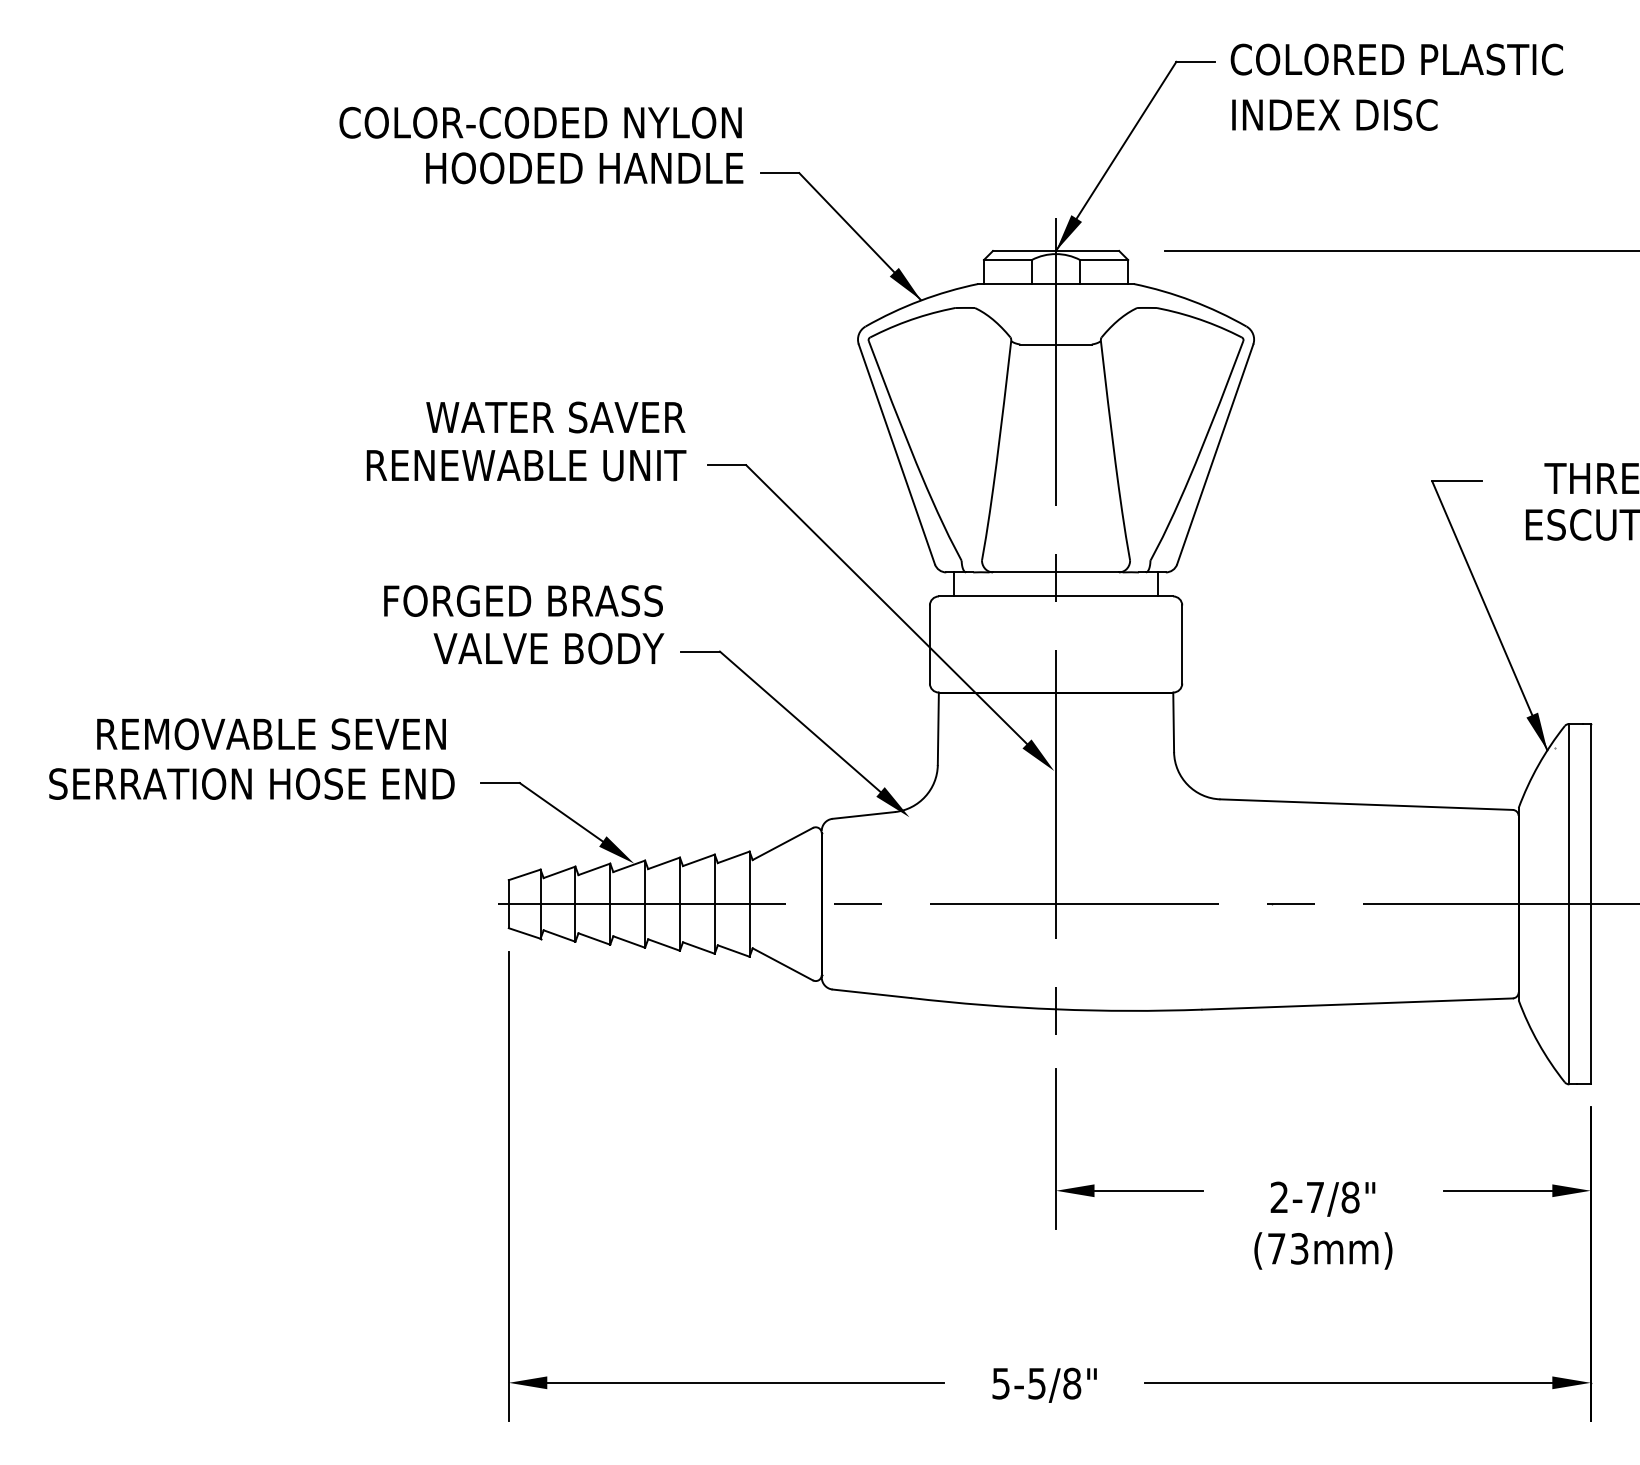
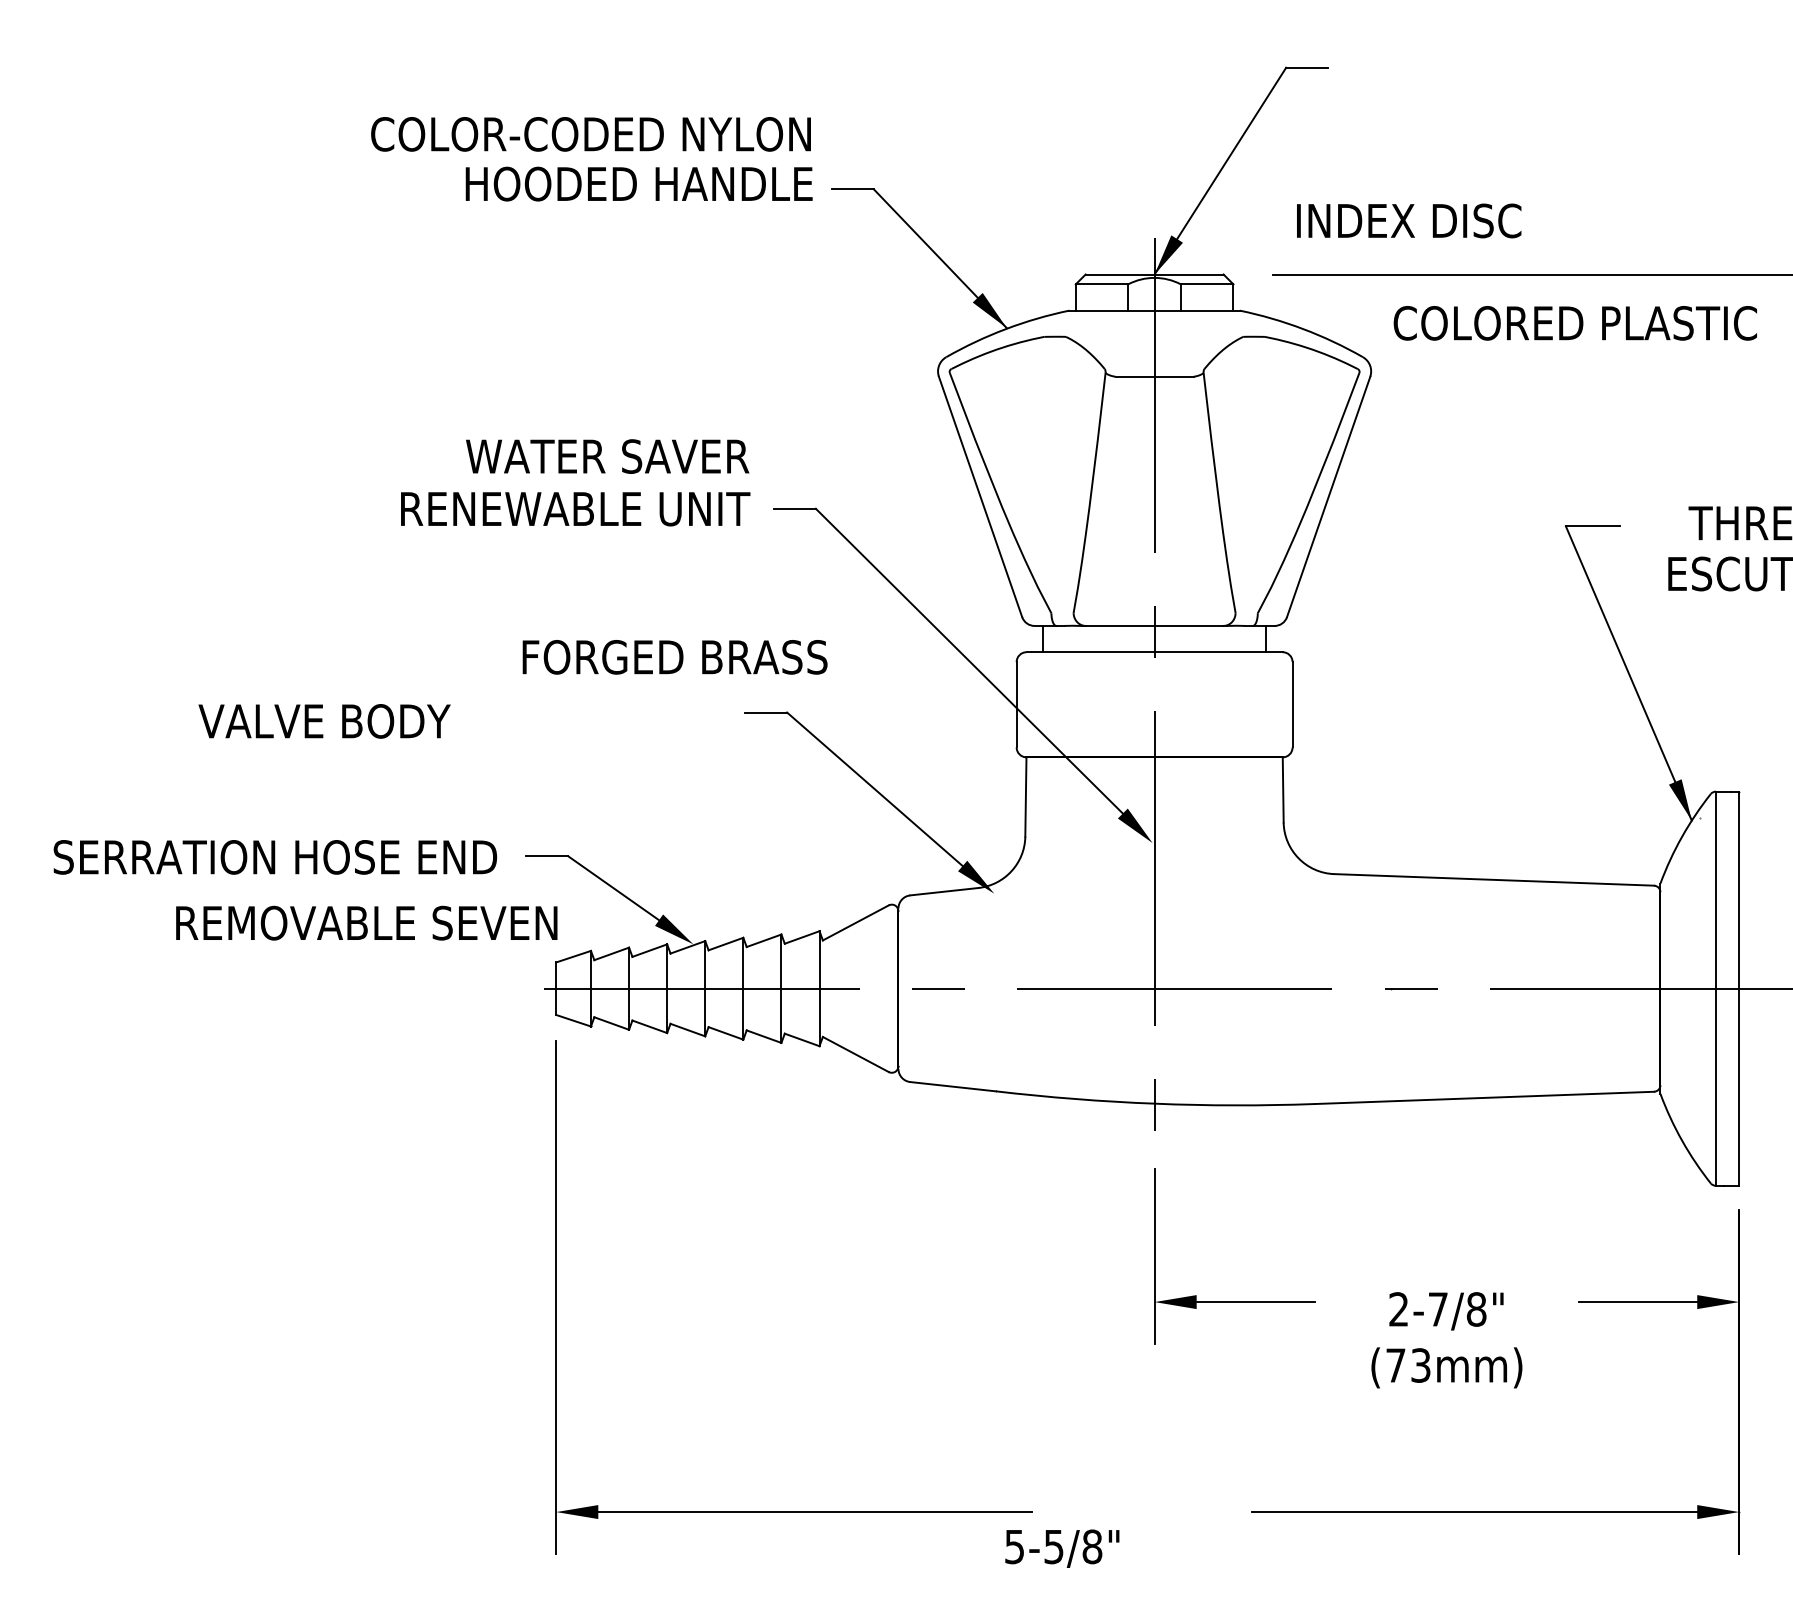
text: (1396, 59) -> (1574, 323), moved
text: (1334, 114) -> (1408, 220), moved
text: (523, 600) -> (675, 656), moved
text: (548, 648) -> (324, 721), moved
text: (271, 734) -> (366, 923), moved
text: (1044, 1384) -> (1062, 1547), moved

